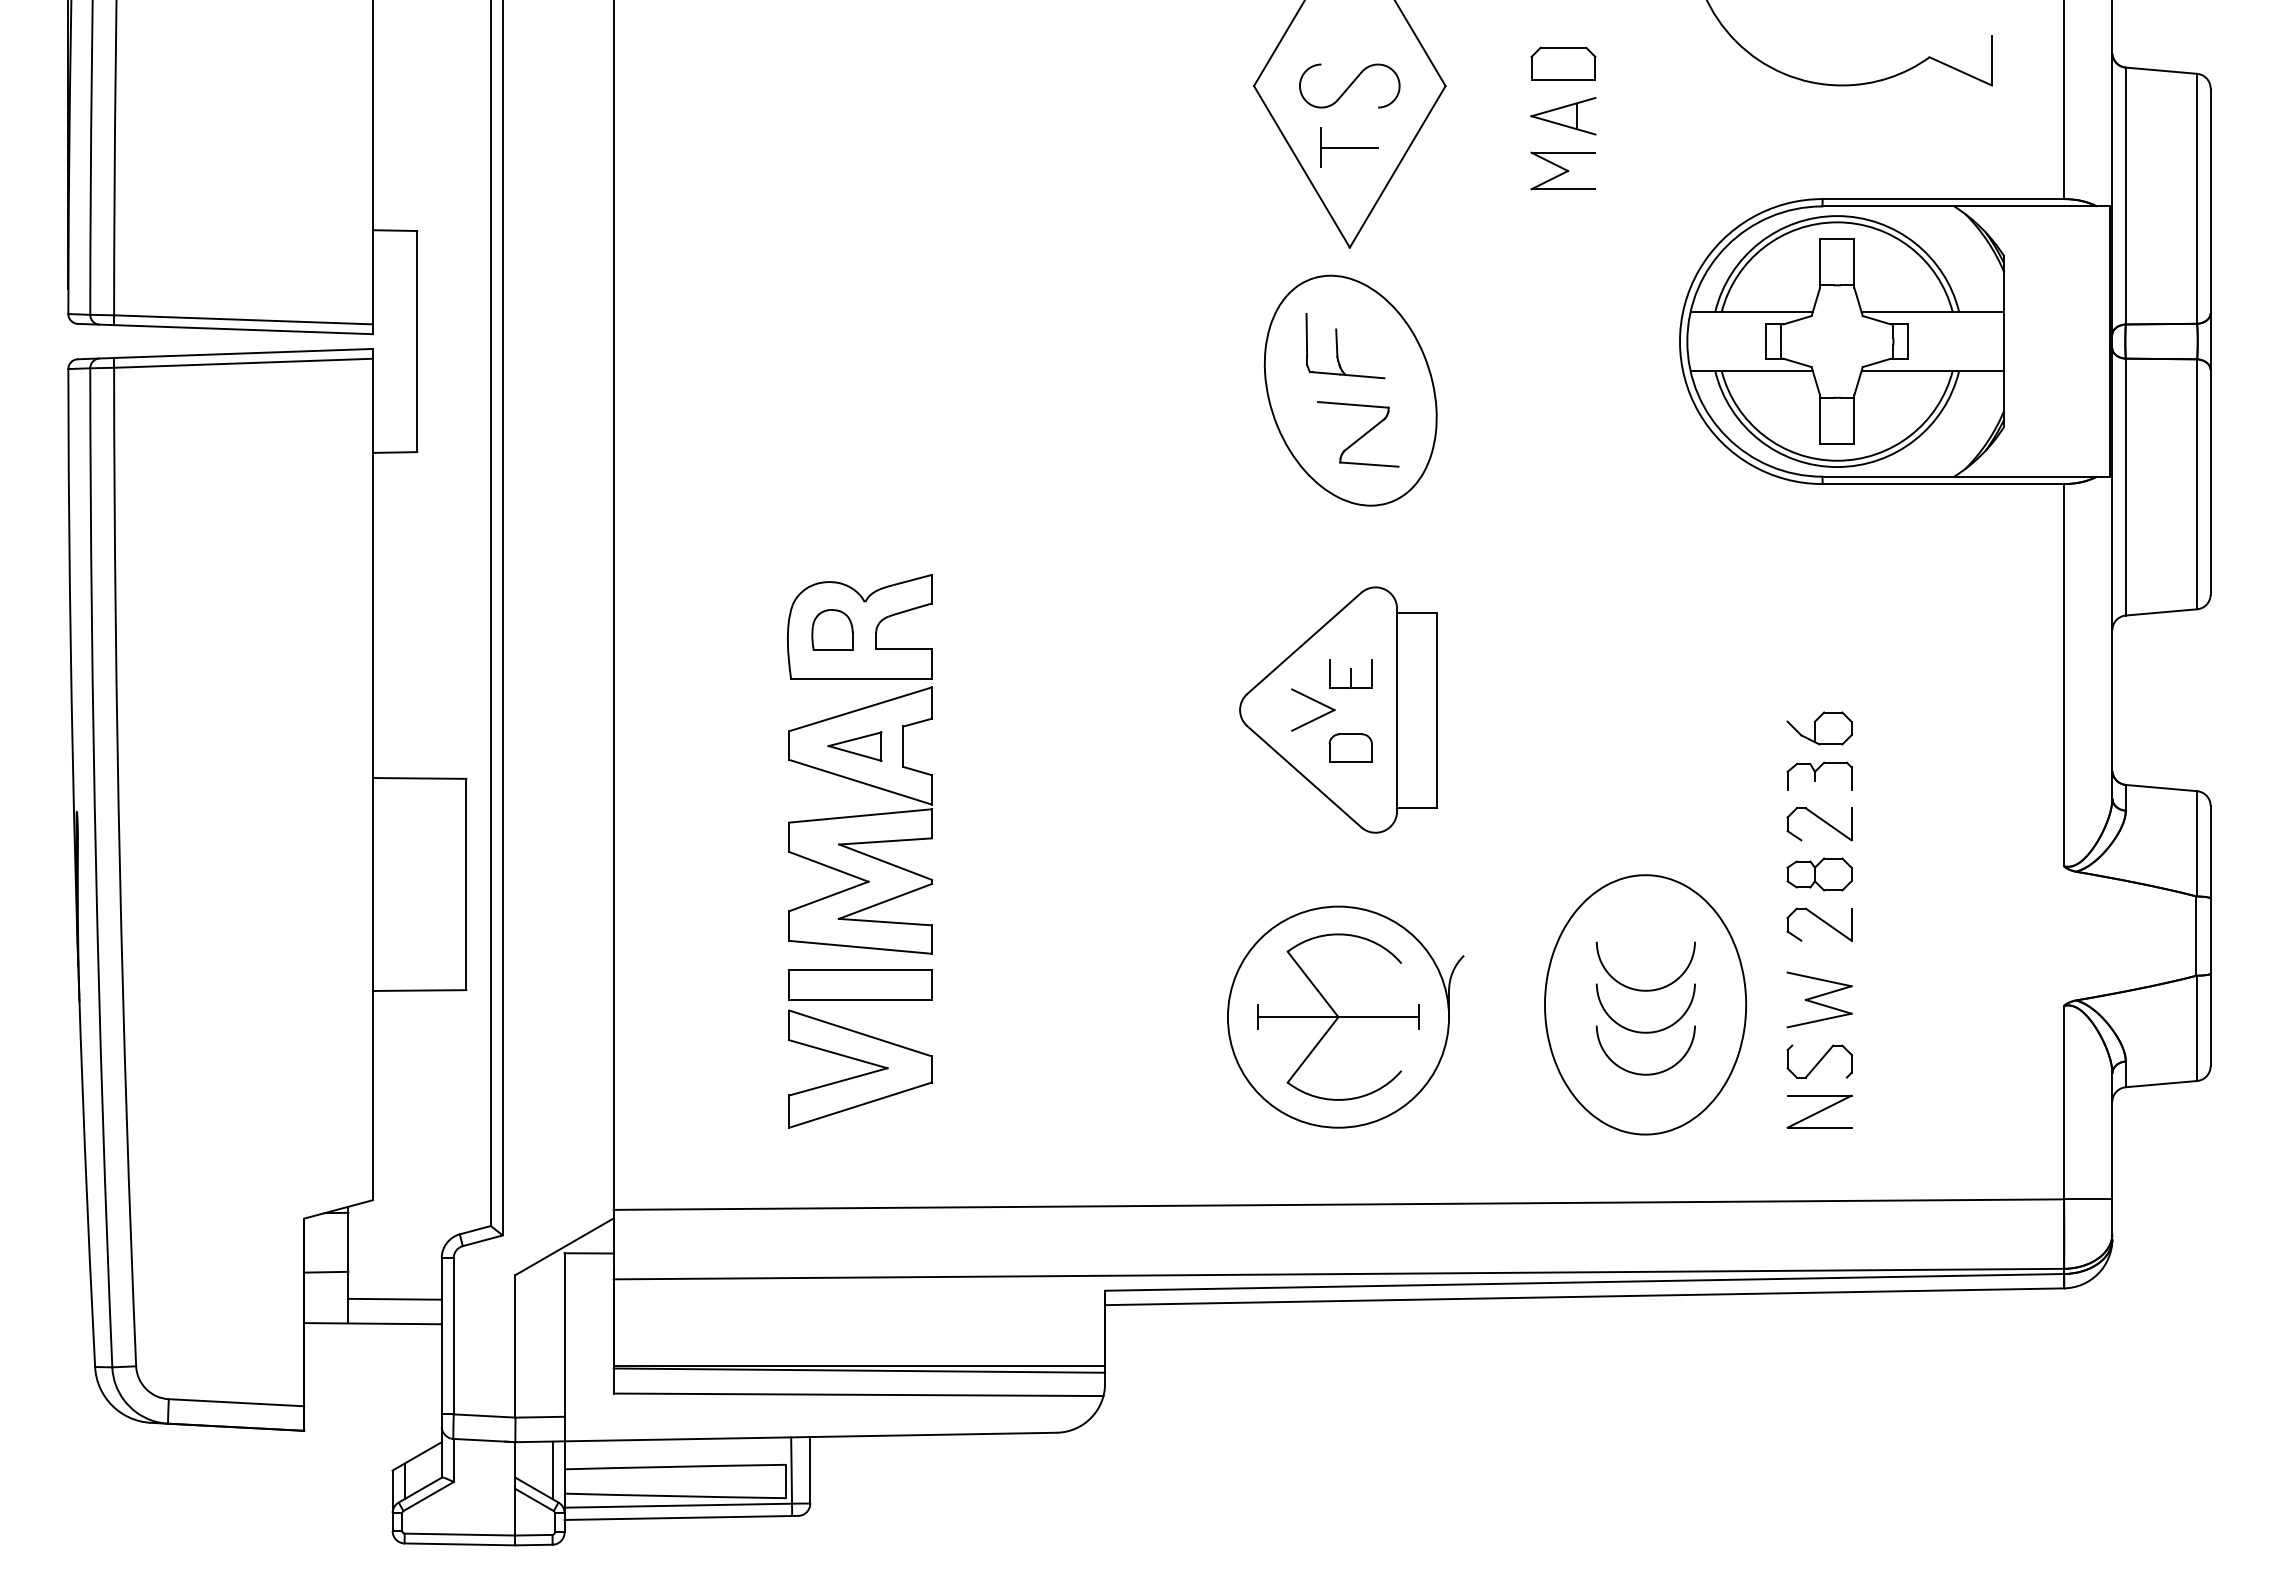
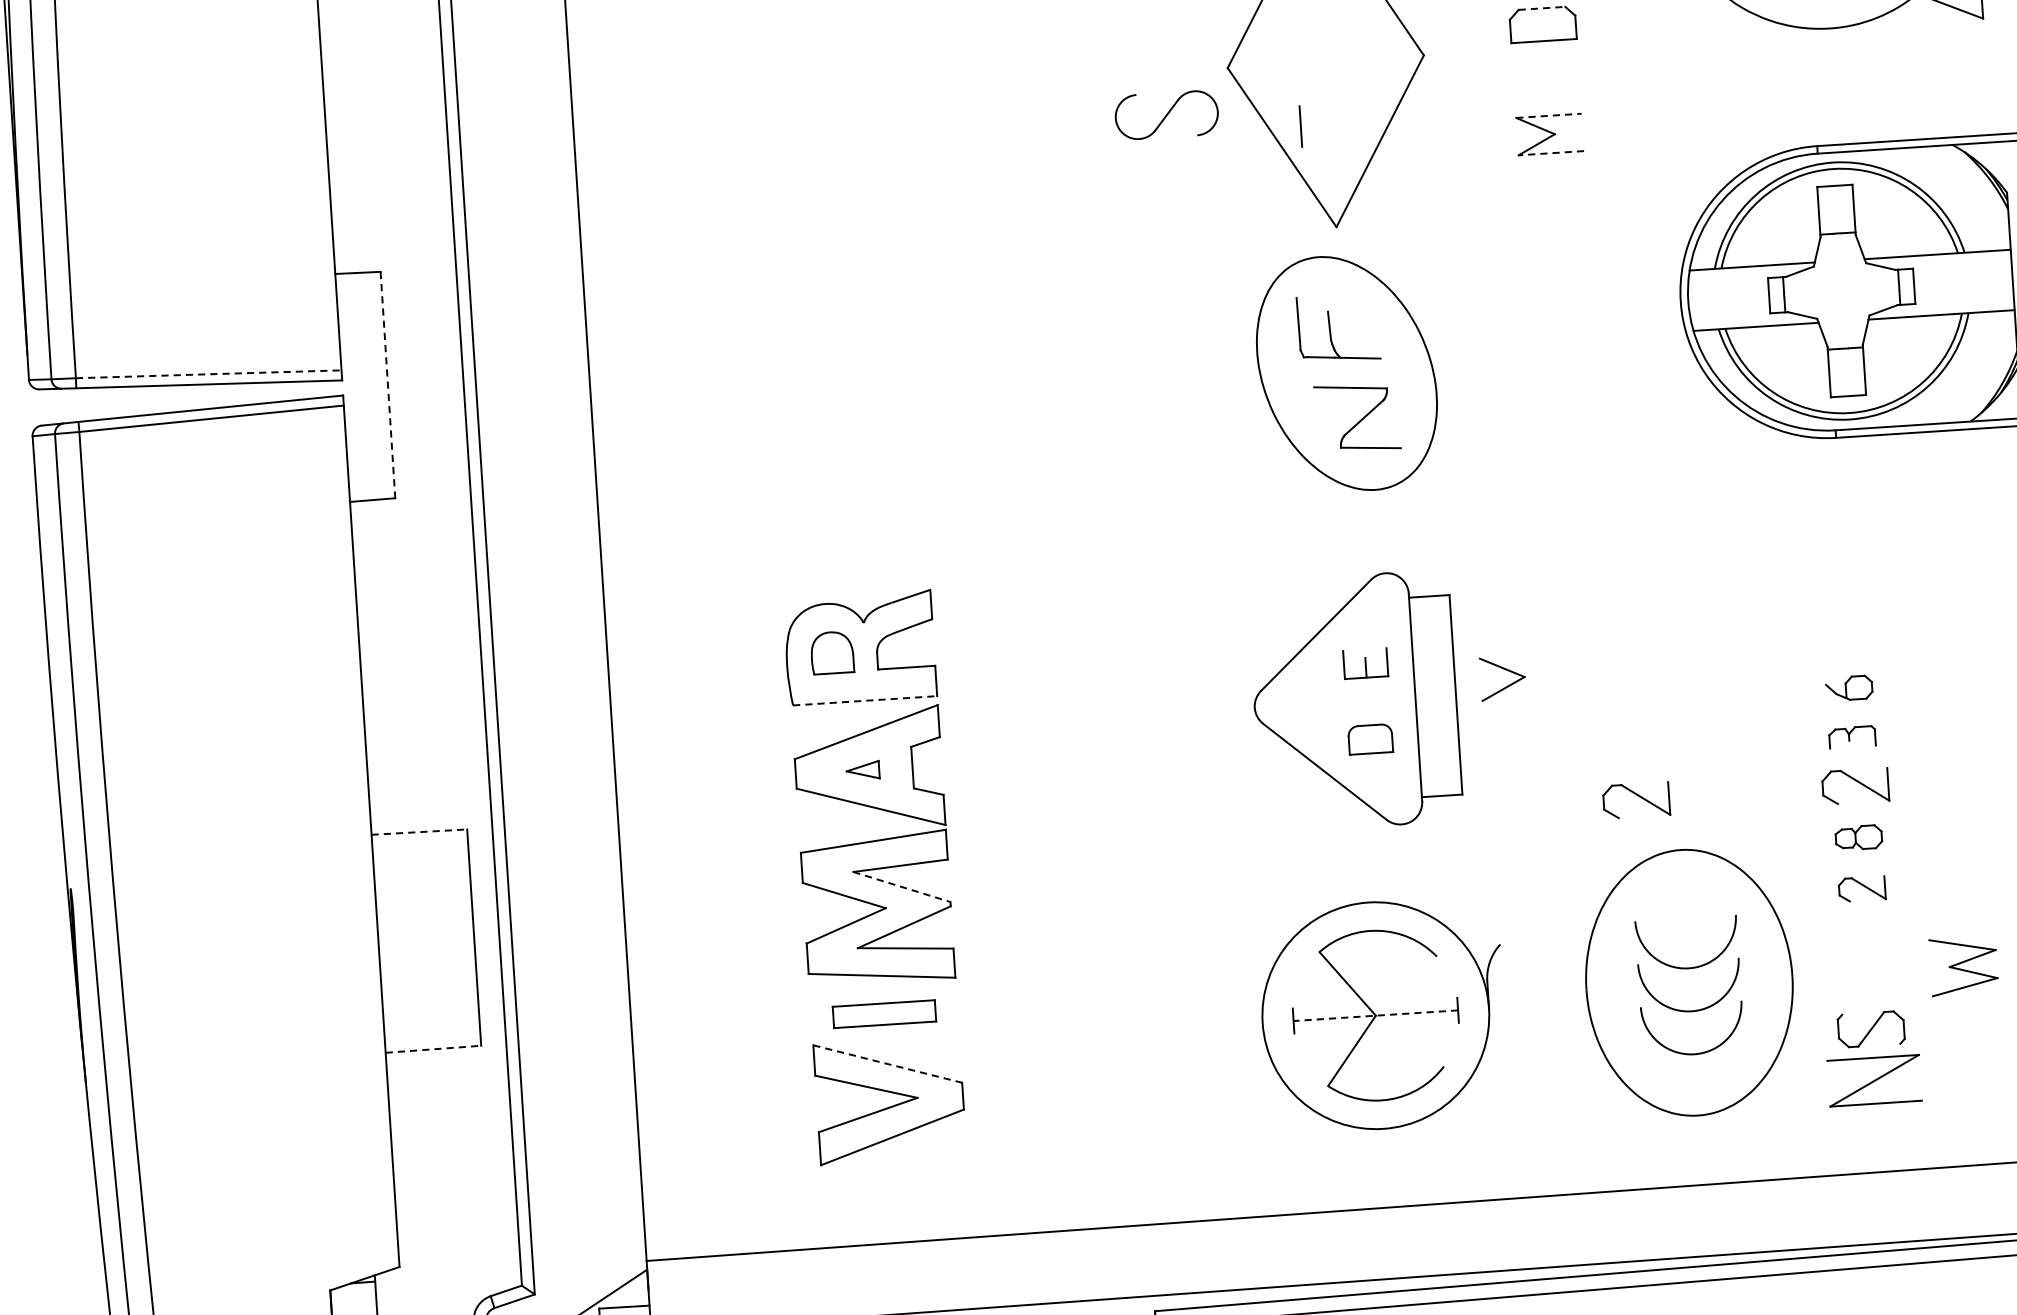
line: (1563, 47) -> (1542, 8), solid -> dashed
part: (1349, 85) -> (1166, 114), moved
part: (1563, 116) -> (1546, 78), removed
line: (1349, 147) -> (1329, 124), removed
line: (1563, 152) -> (1548, 115), solid -> dashed
line: (1563, 189) -> (1551, 153), solid -> dashed
line: (243, 319) -> (208, 373), solid -> dashed
line: (417, 341) -> (388, 384), solid -> dashed
line: (862, 678) -> (866, 700), solid -> dashed
part: (1316, 702) -> (1505, 670), moved
part: (1819, 728) -> (1849, 688), size x0.7
part: (854, 746) -> (862, 770), size x0.6
part: (1819, 775) -> (1852, 736), size x0.7
line: (419, 778) -> (419, 832), solid -> dashed
part: (1605, 824) -> (1636, 800), added
line: (885, 862) -> (901, 887), solid -> dashed
part: (1819, 874) -> (1858, 837), size x0.7
part: (1819, 924) -> (1862, 888), size x0.7
part: (860, 984) -> (884, 1013), size x0.7
line: (419, 990) -> (433, 1049), solid -> dashed
part: (1819, 999) -> (1963, 965), moved
line: (1337, 1017) -> (1374, 1016), solid -> dashed
line: (860, 1033) -> (887, 1064), solid -> dashed
part: (1819, 1111) -> (1874, 1080), size x1.4

